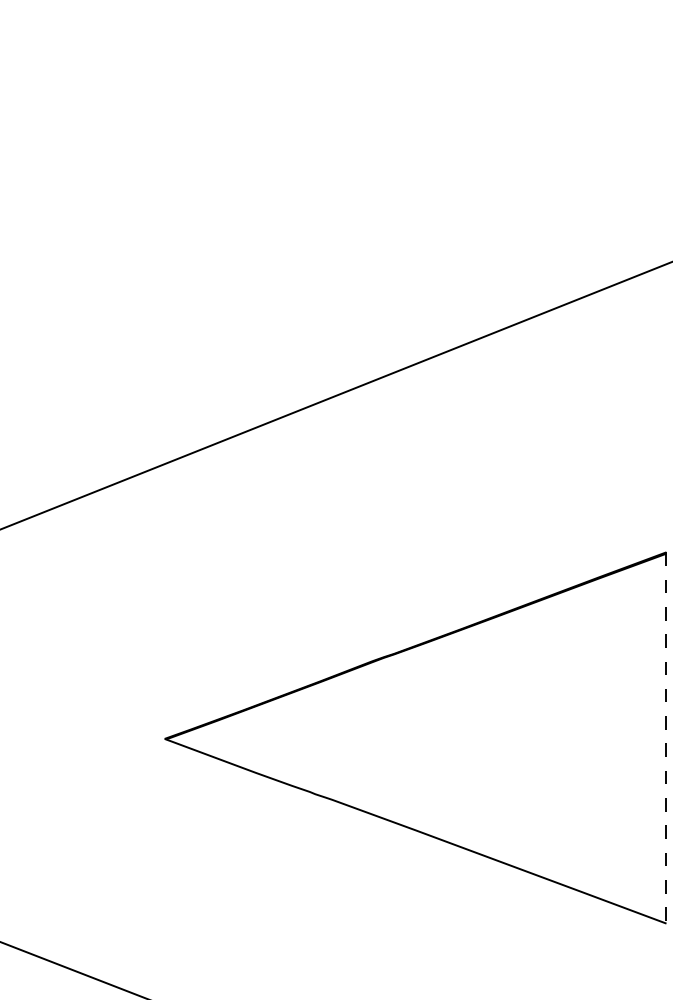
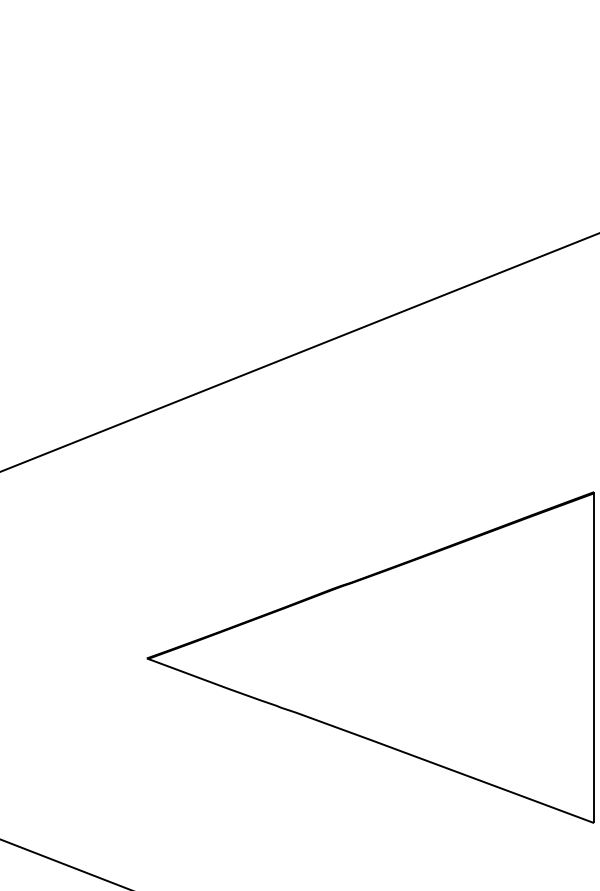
line: (666, 737) -> (594, 657), dashed -> solid

